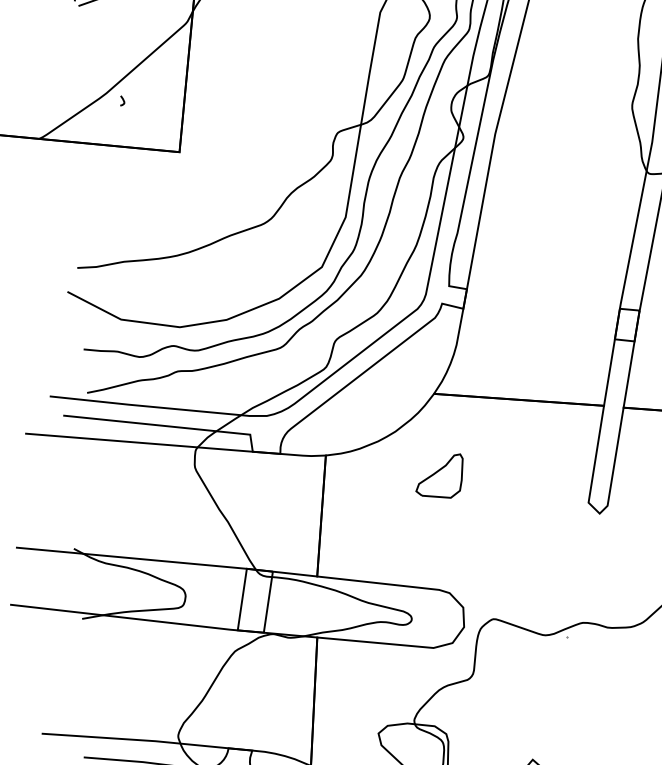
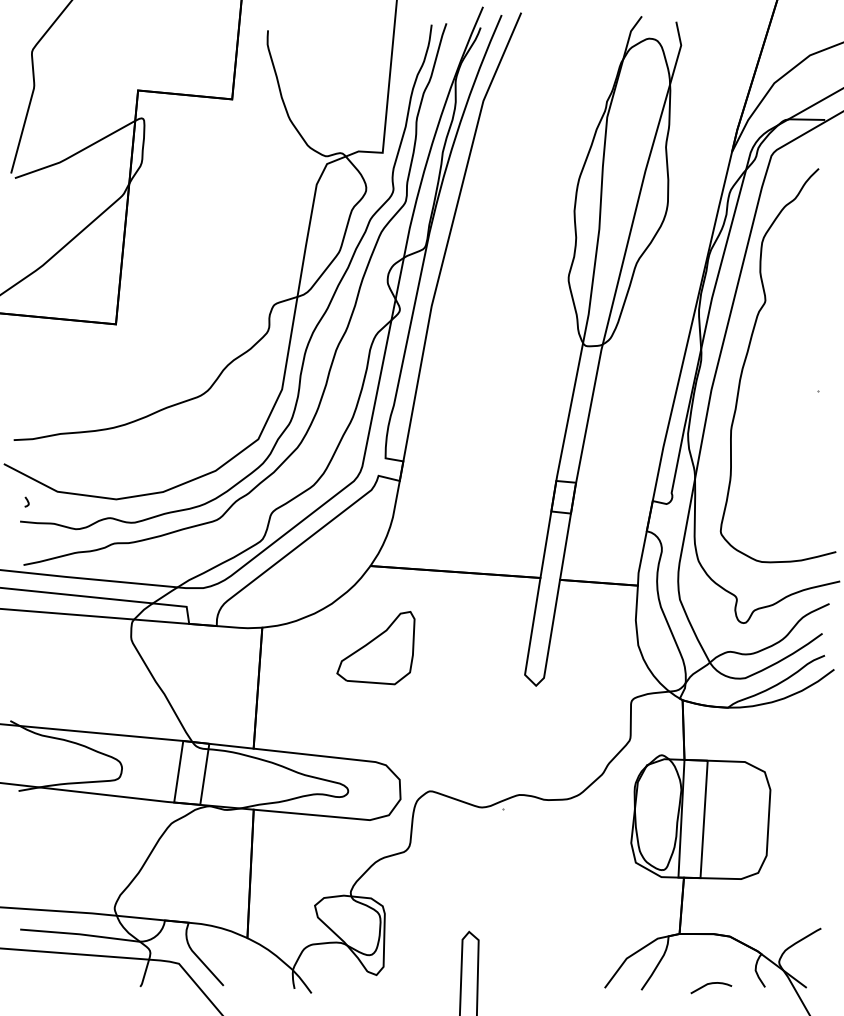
curve: (122, 99) -> (26, 500), moved
part: (439, 476) -> (375, 648), size x1.67

